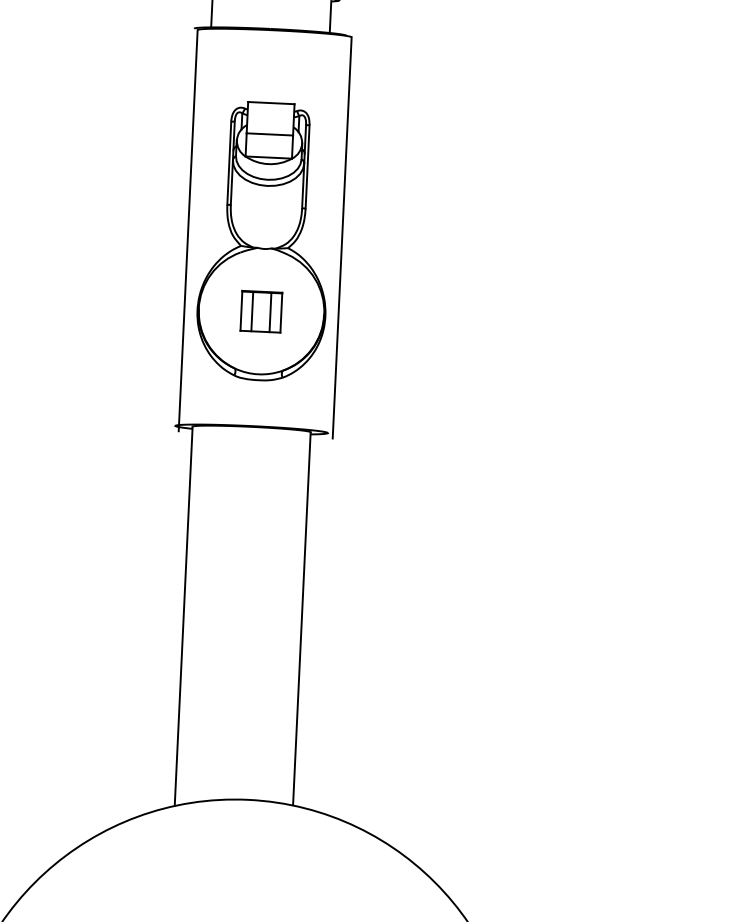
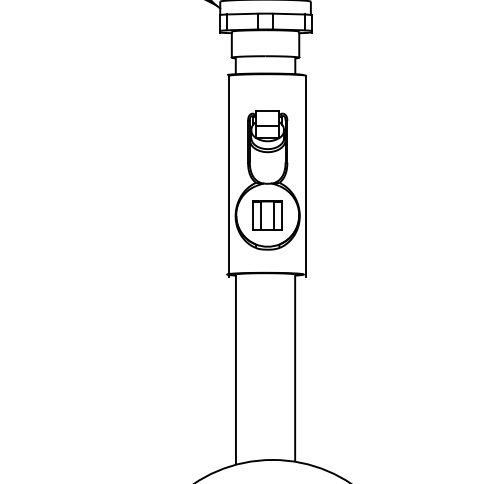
part: (261, 312) -> (267, 215), size x1.43

